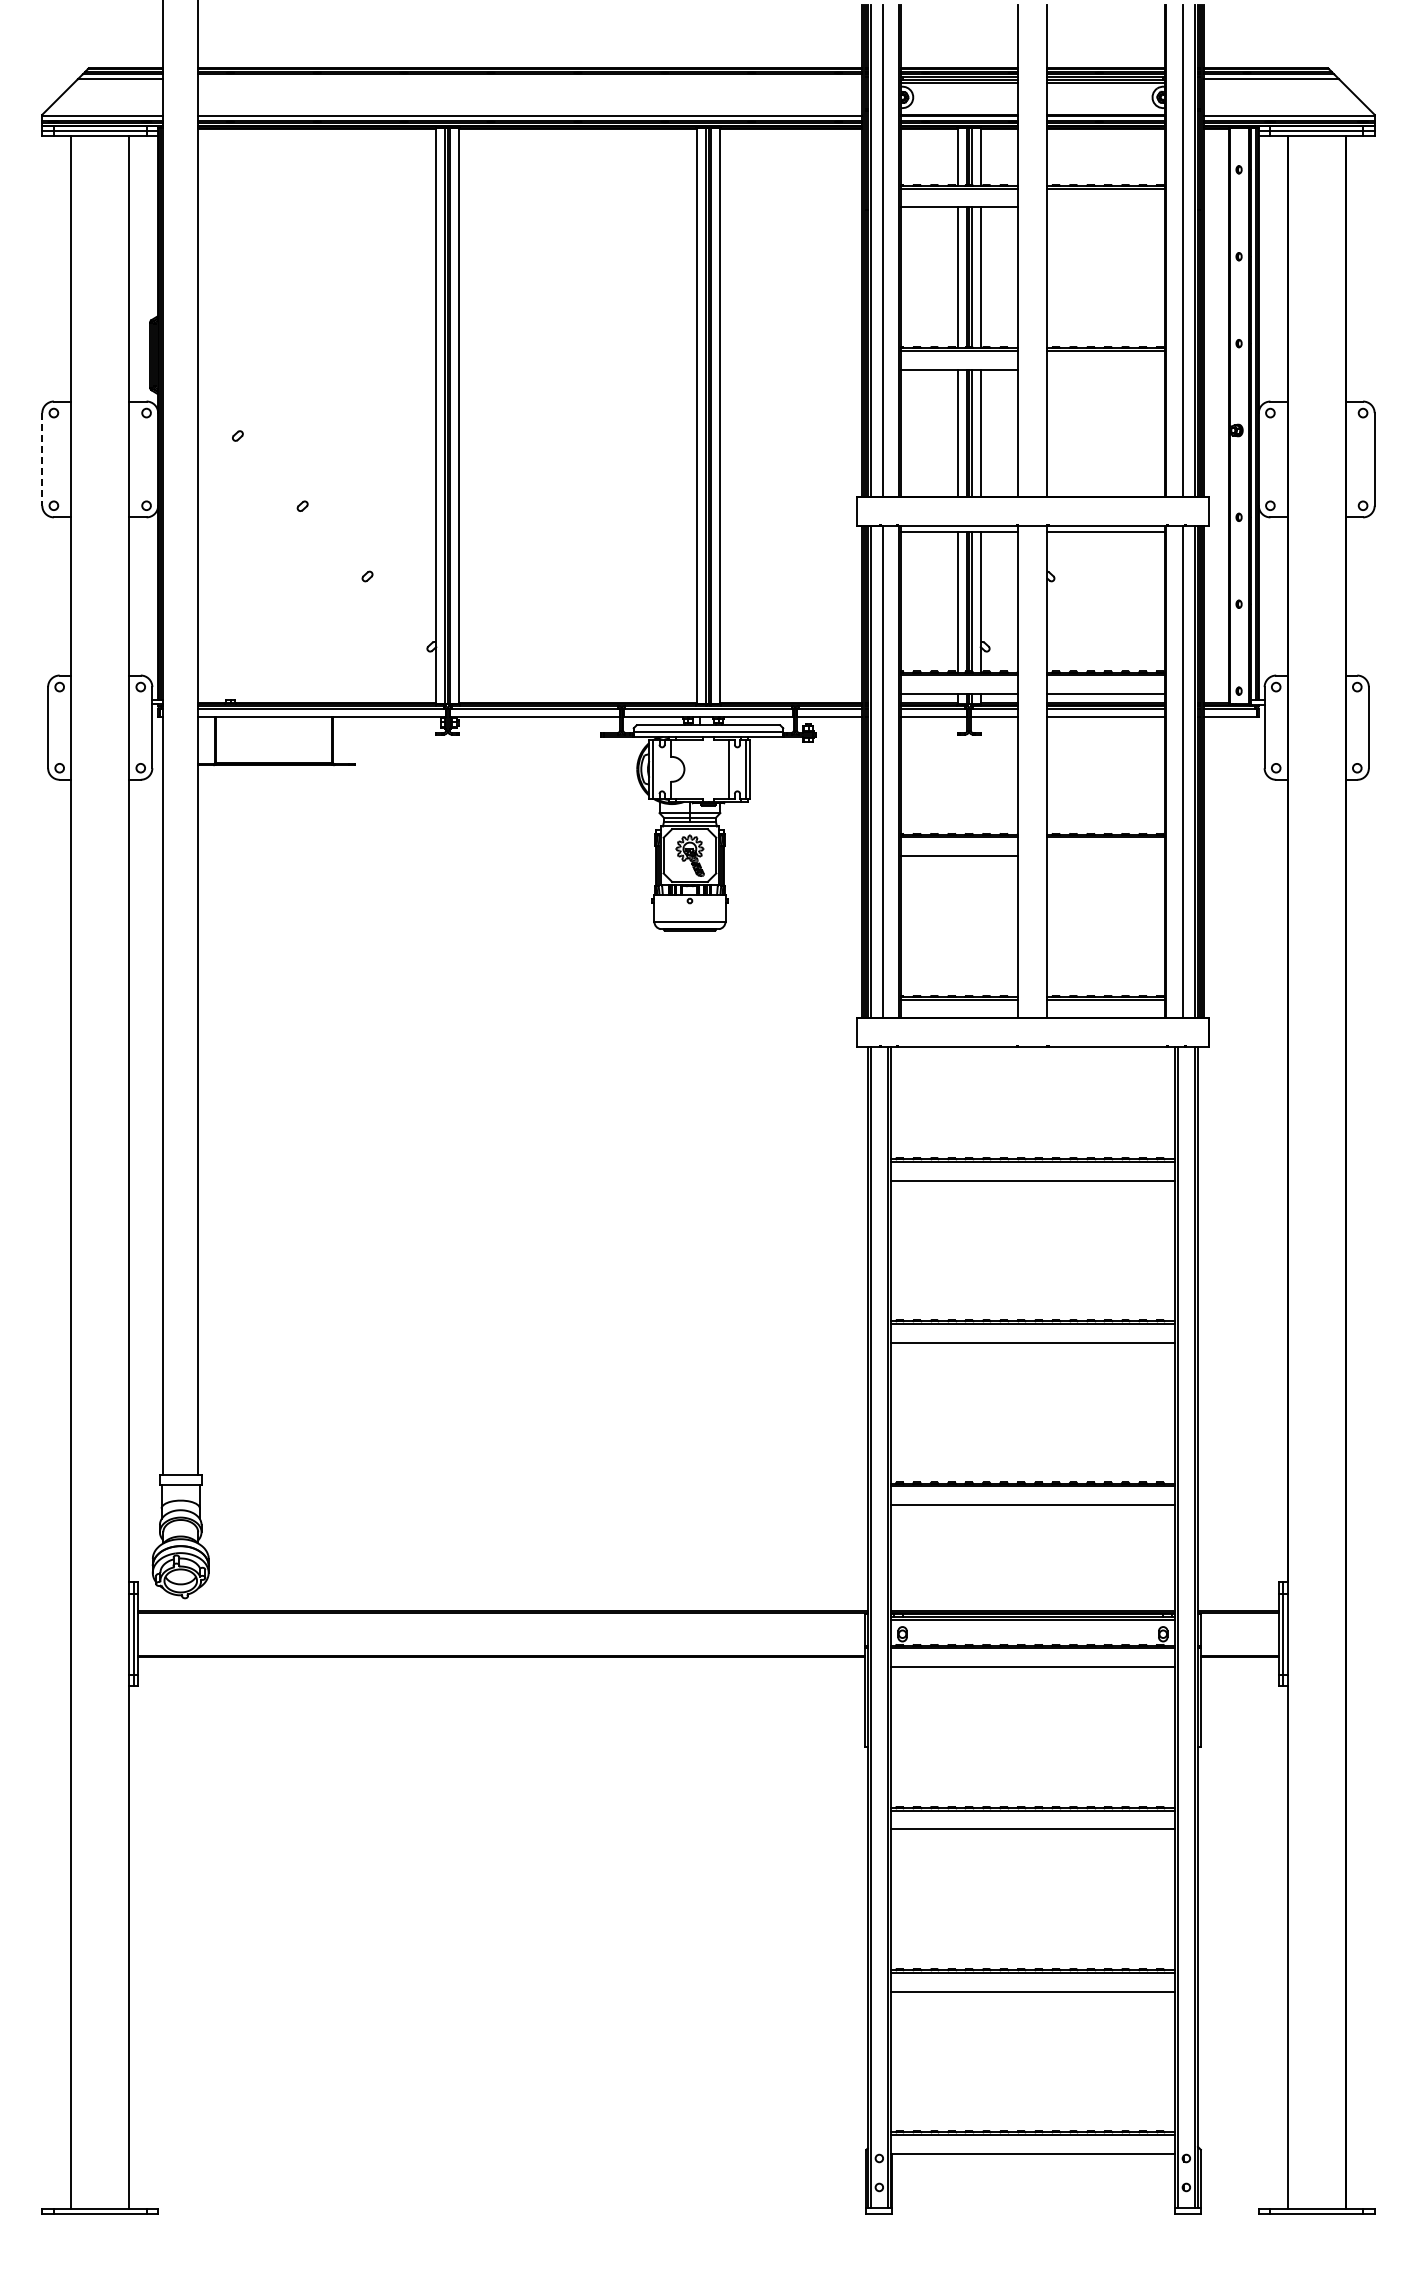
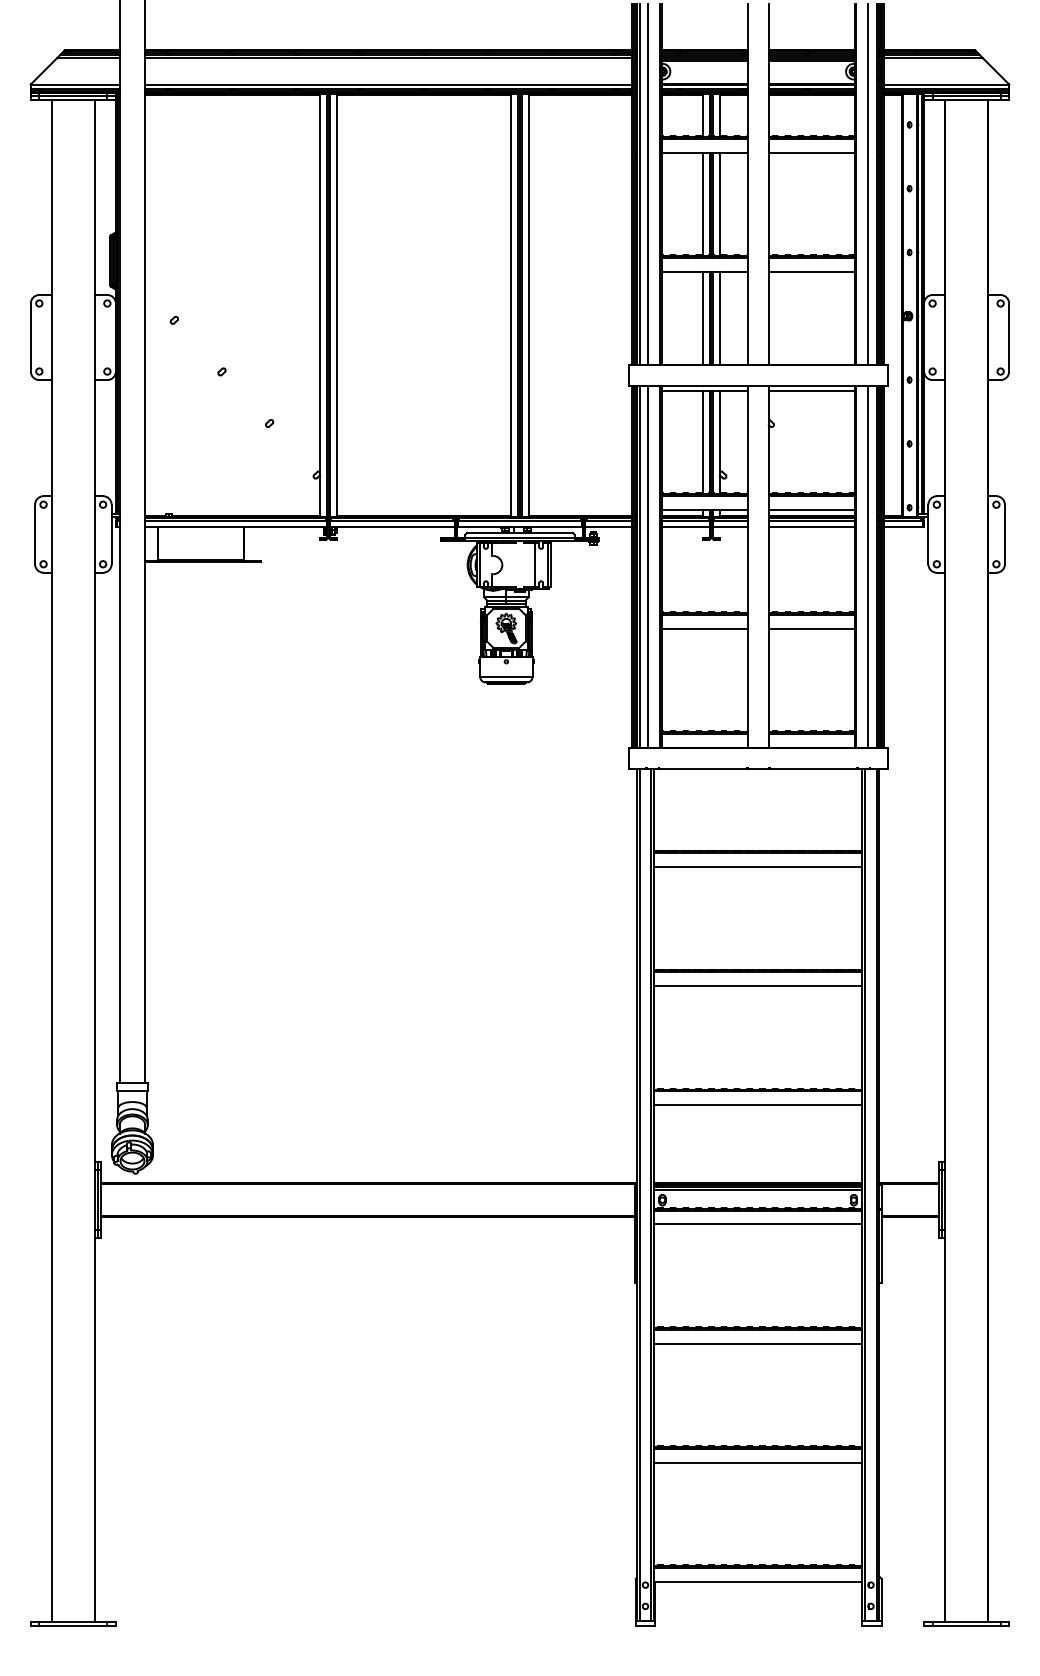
line: (529, 79) -> (388, 58), added
line: (1105, 207) -> (811, 152), added
line: (1105, 369) -> (811, 271), added
line: (42, 459) -> (30, 337), dashed -> solid
line: (1105, 856) -> (811, 629), added

